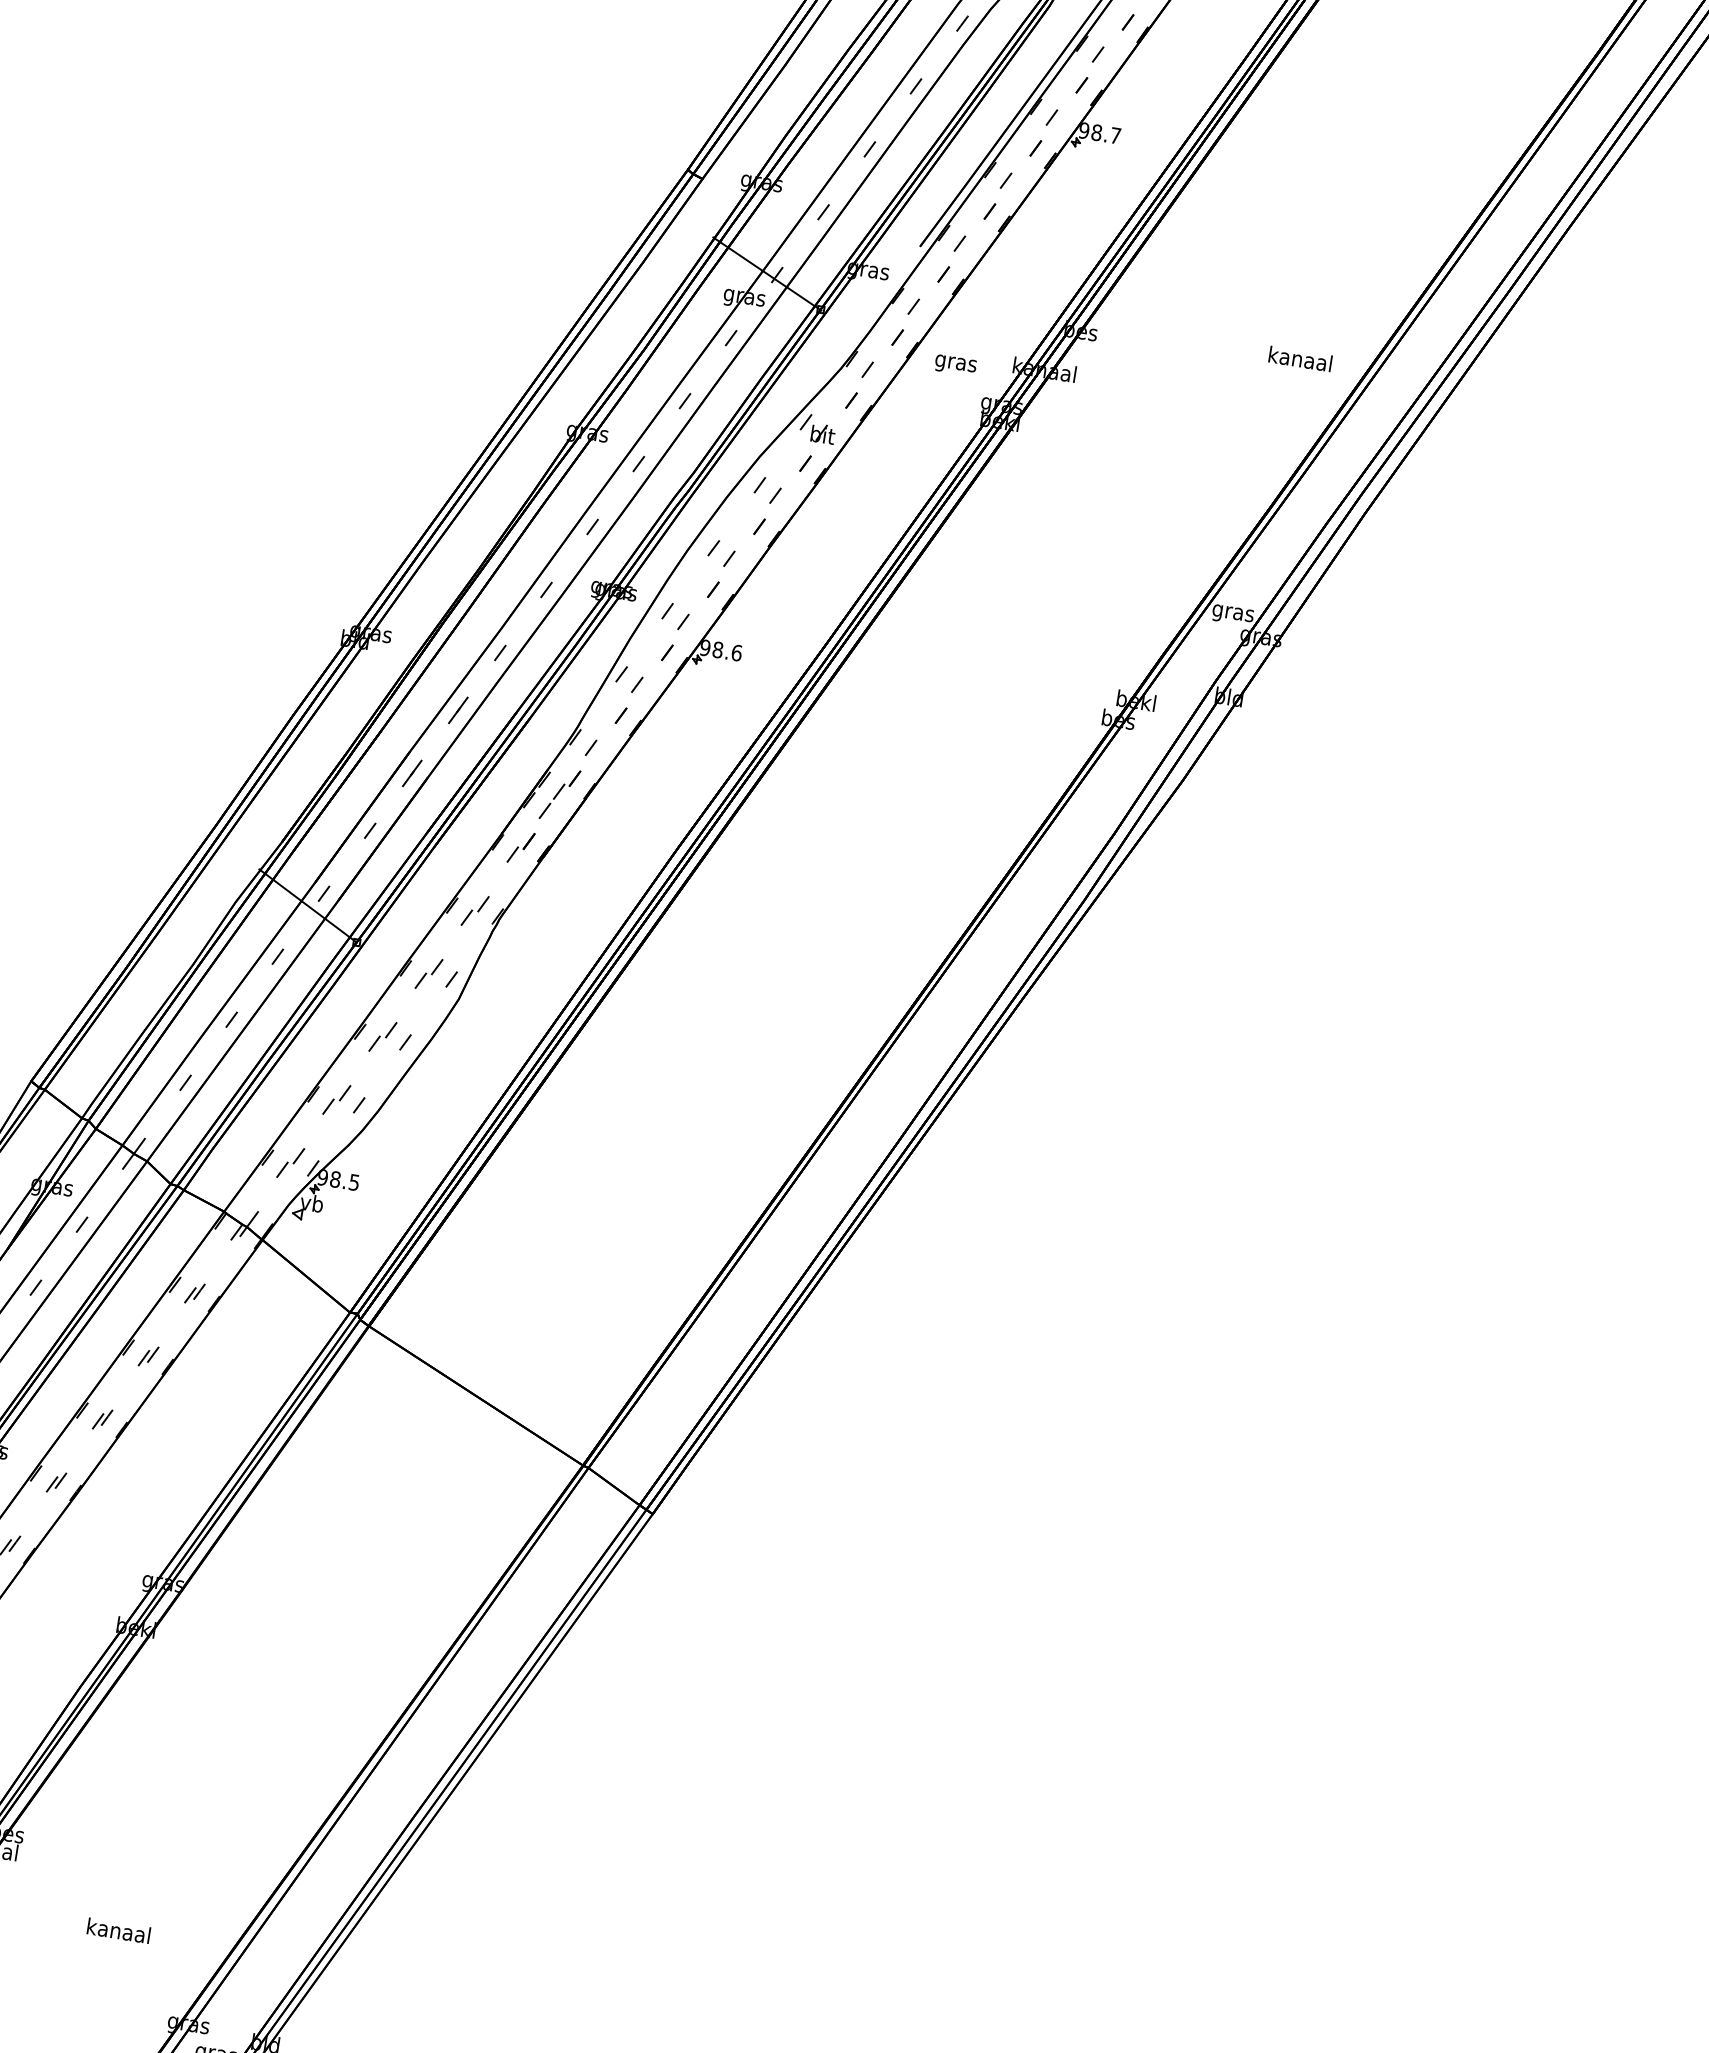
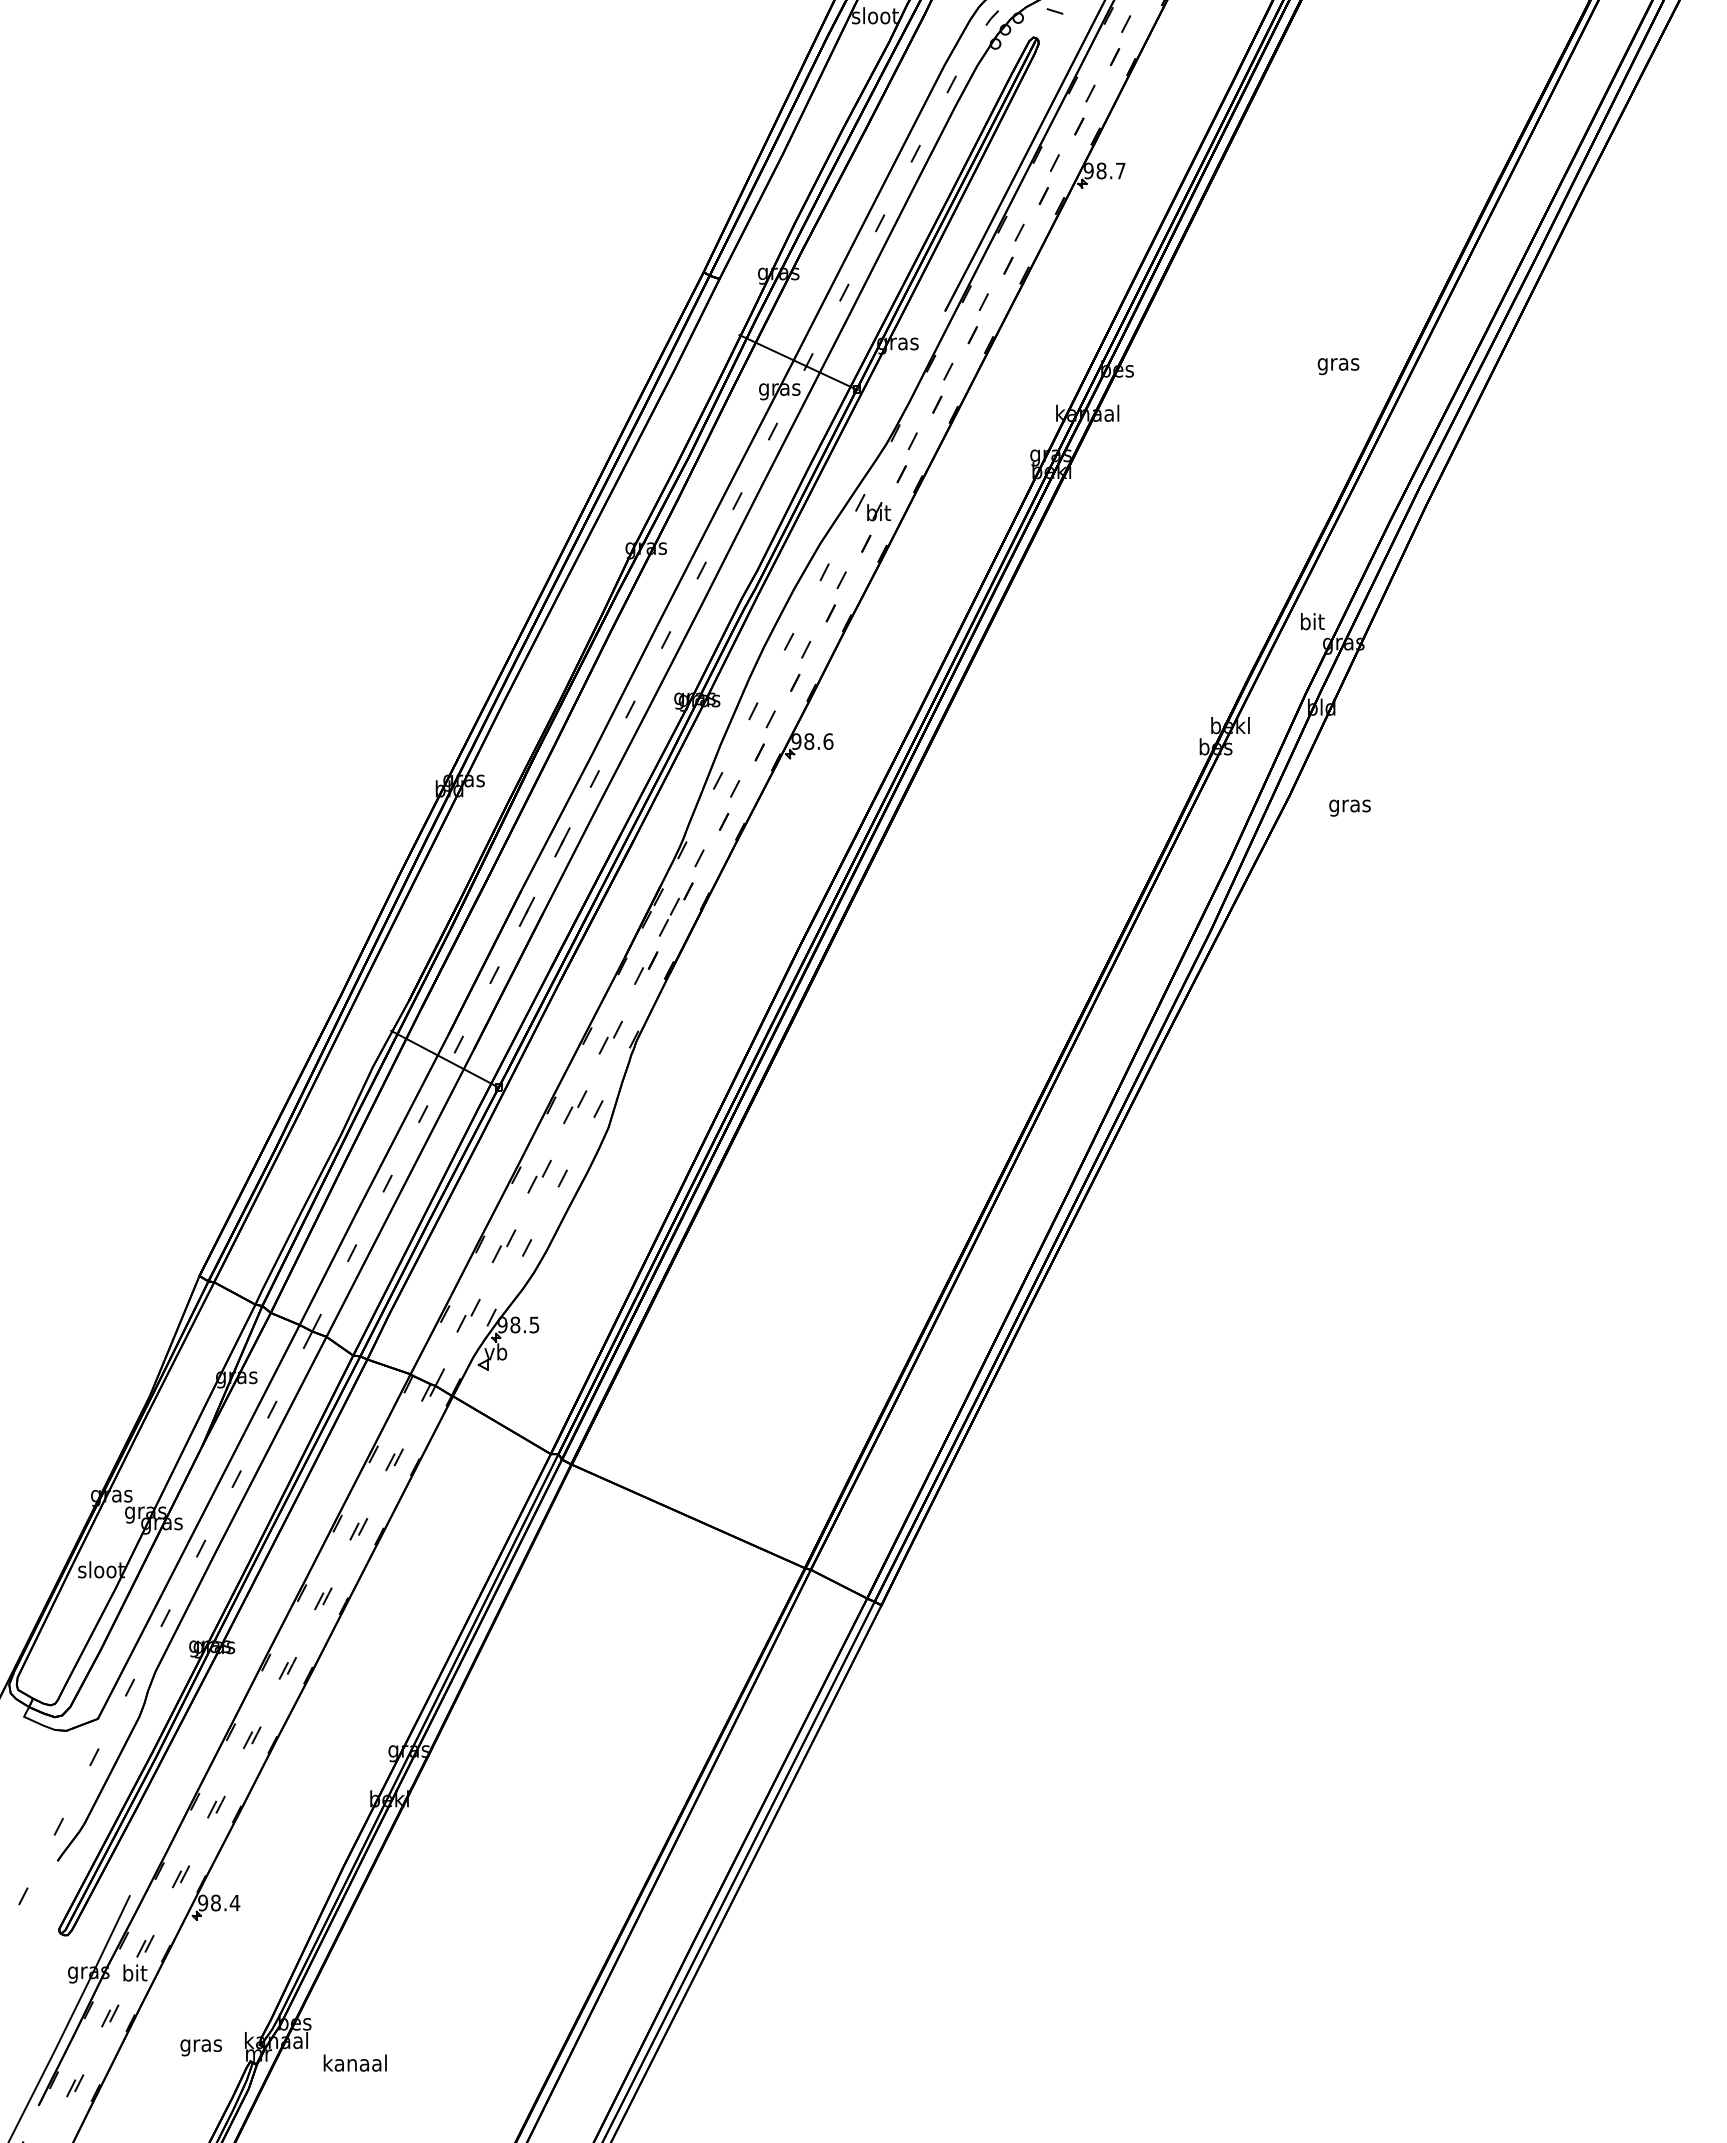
text: (1300, 361) -> (1338, 364), kanaal -> gras
text: (955, 364) -> (1349, 807), moved
text: (1232, 612) -> (1311, 623), gras -> bit
text: (118, 1930) -> (354, 2062), moved

